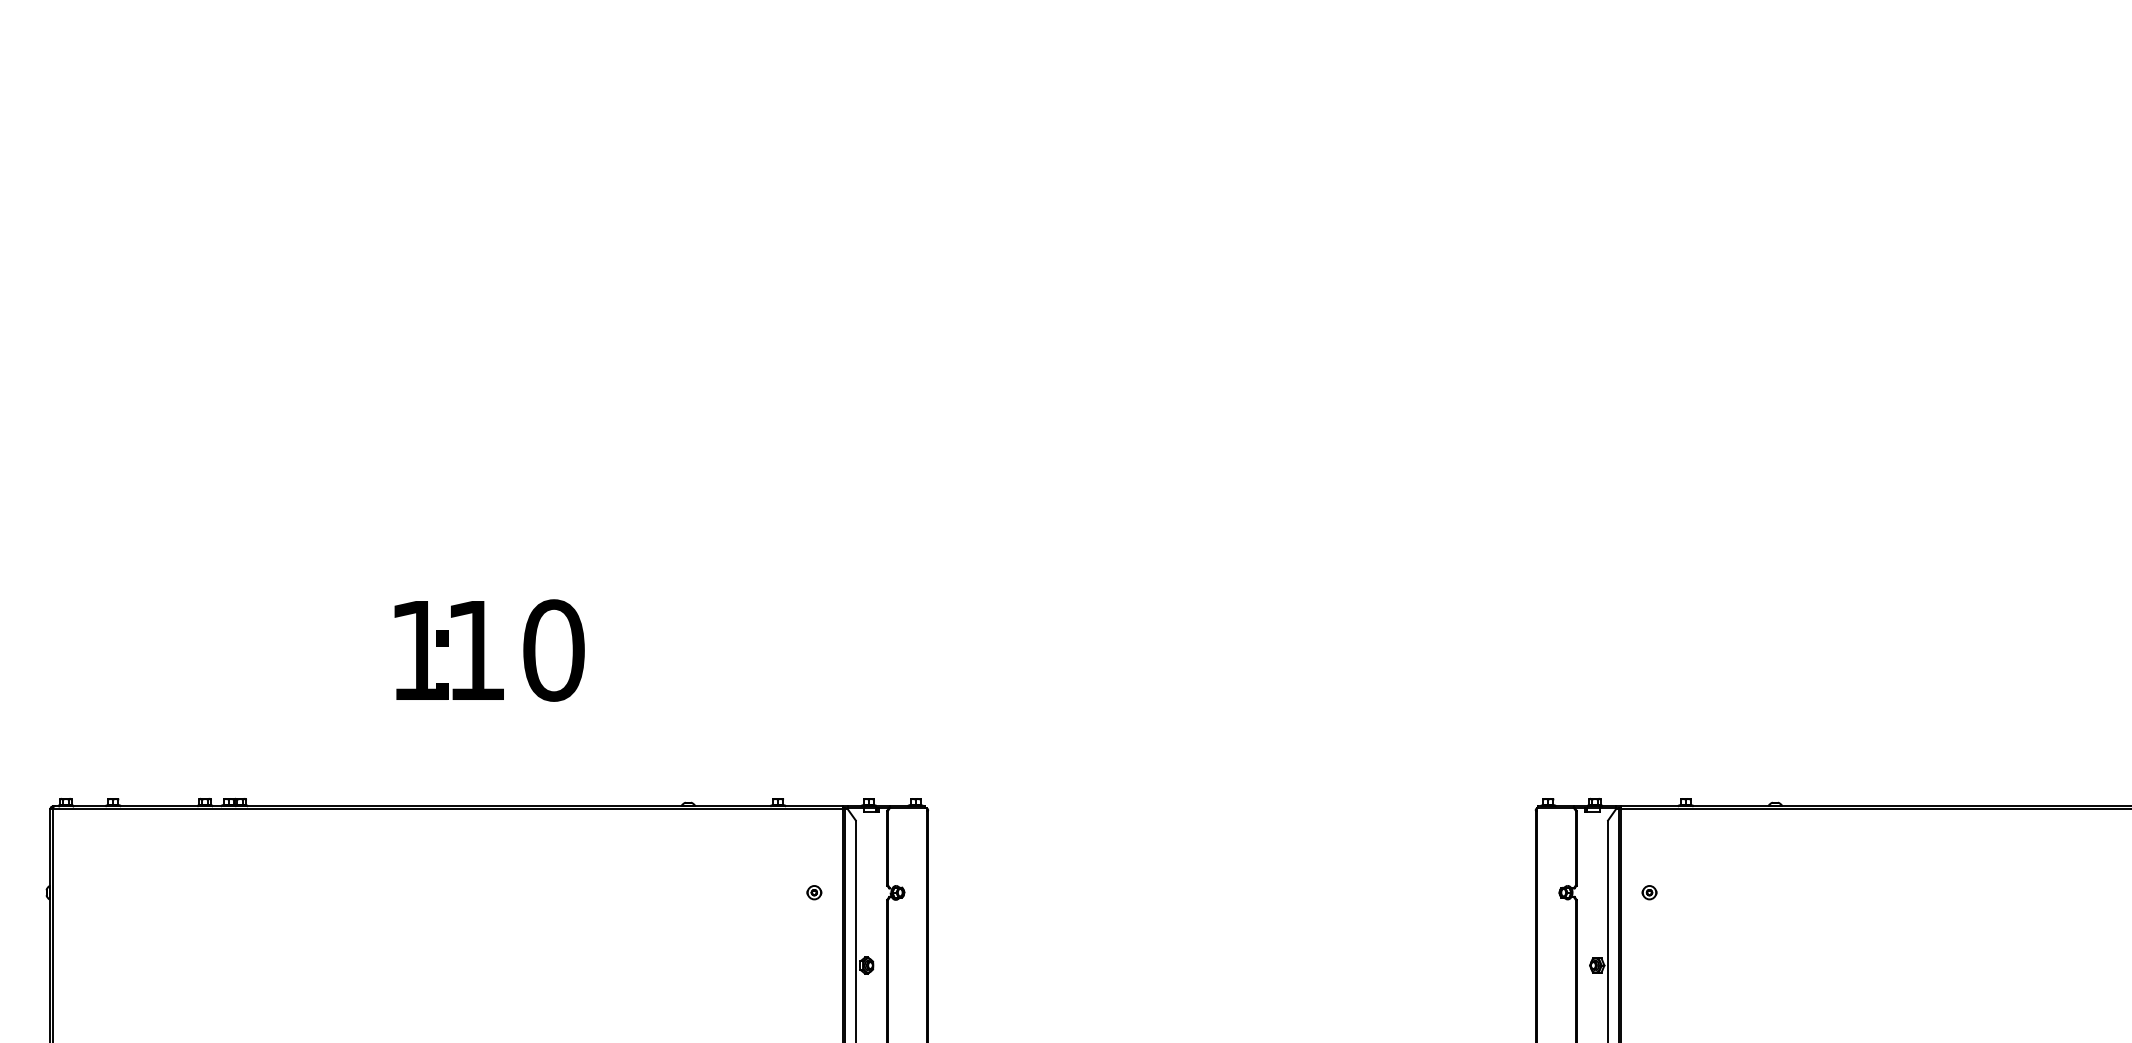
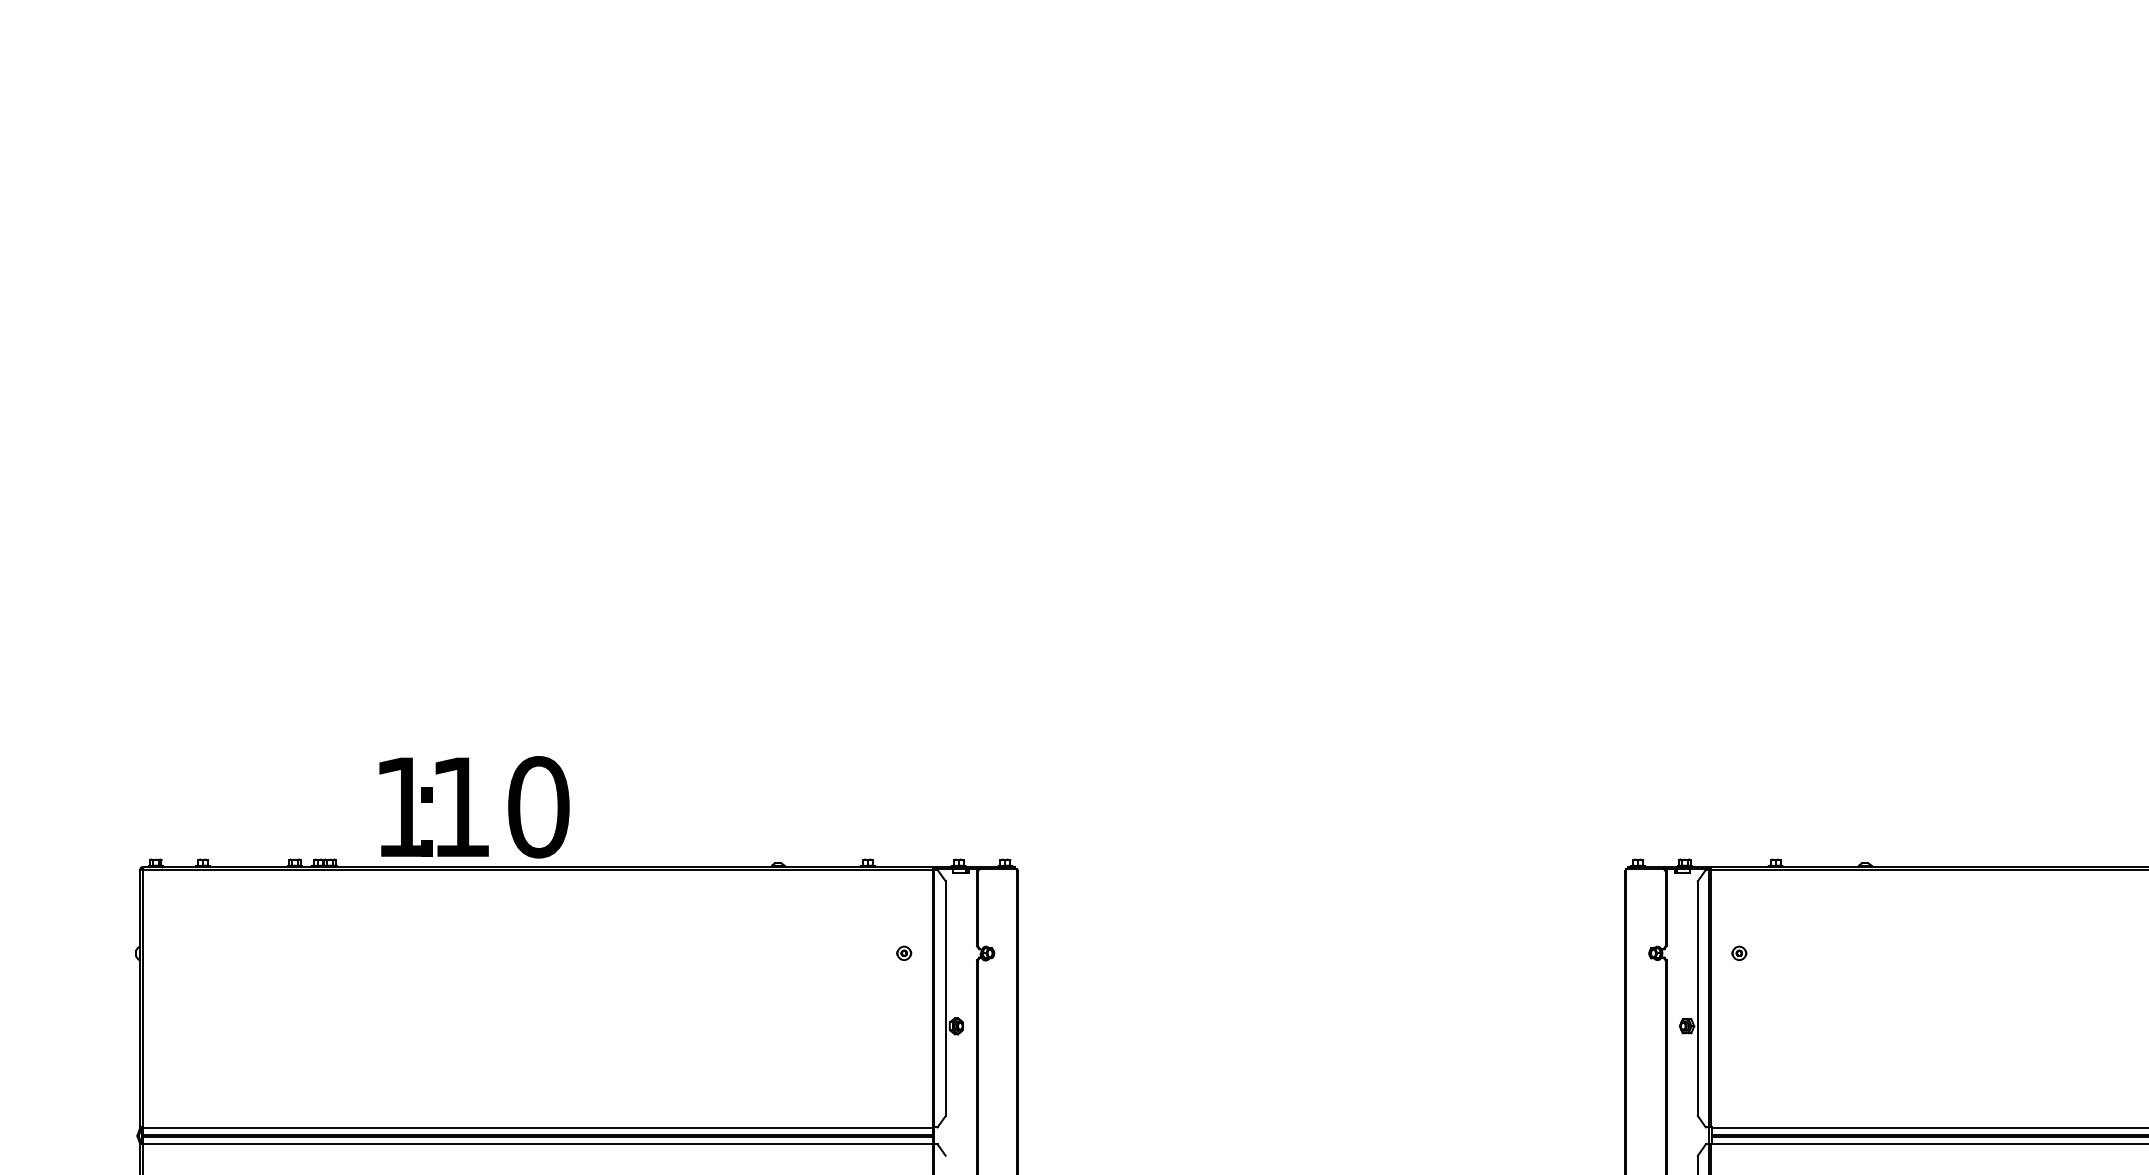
text: (489, 650) -> (474, 807), moved

